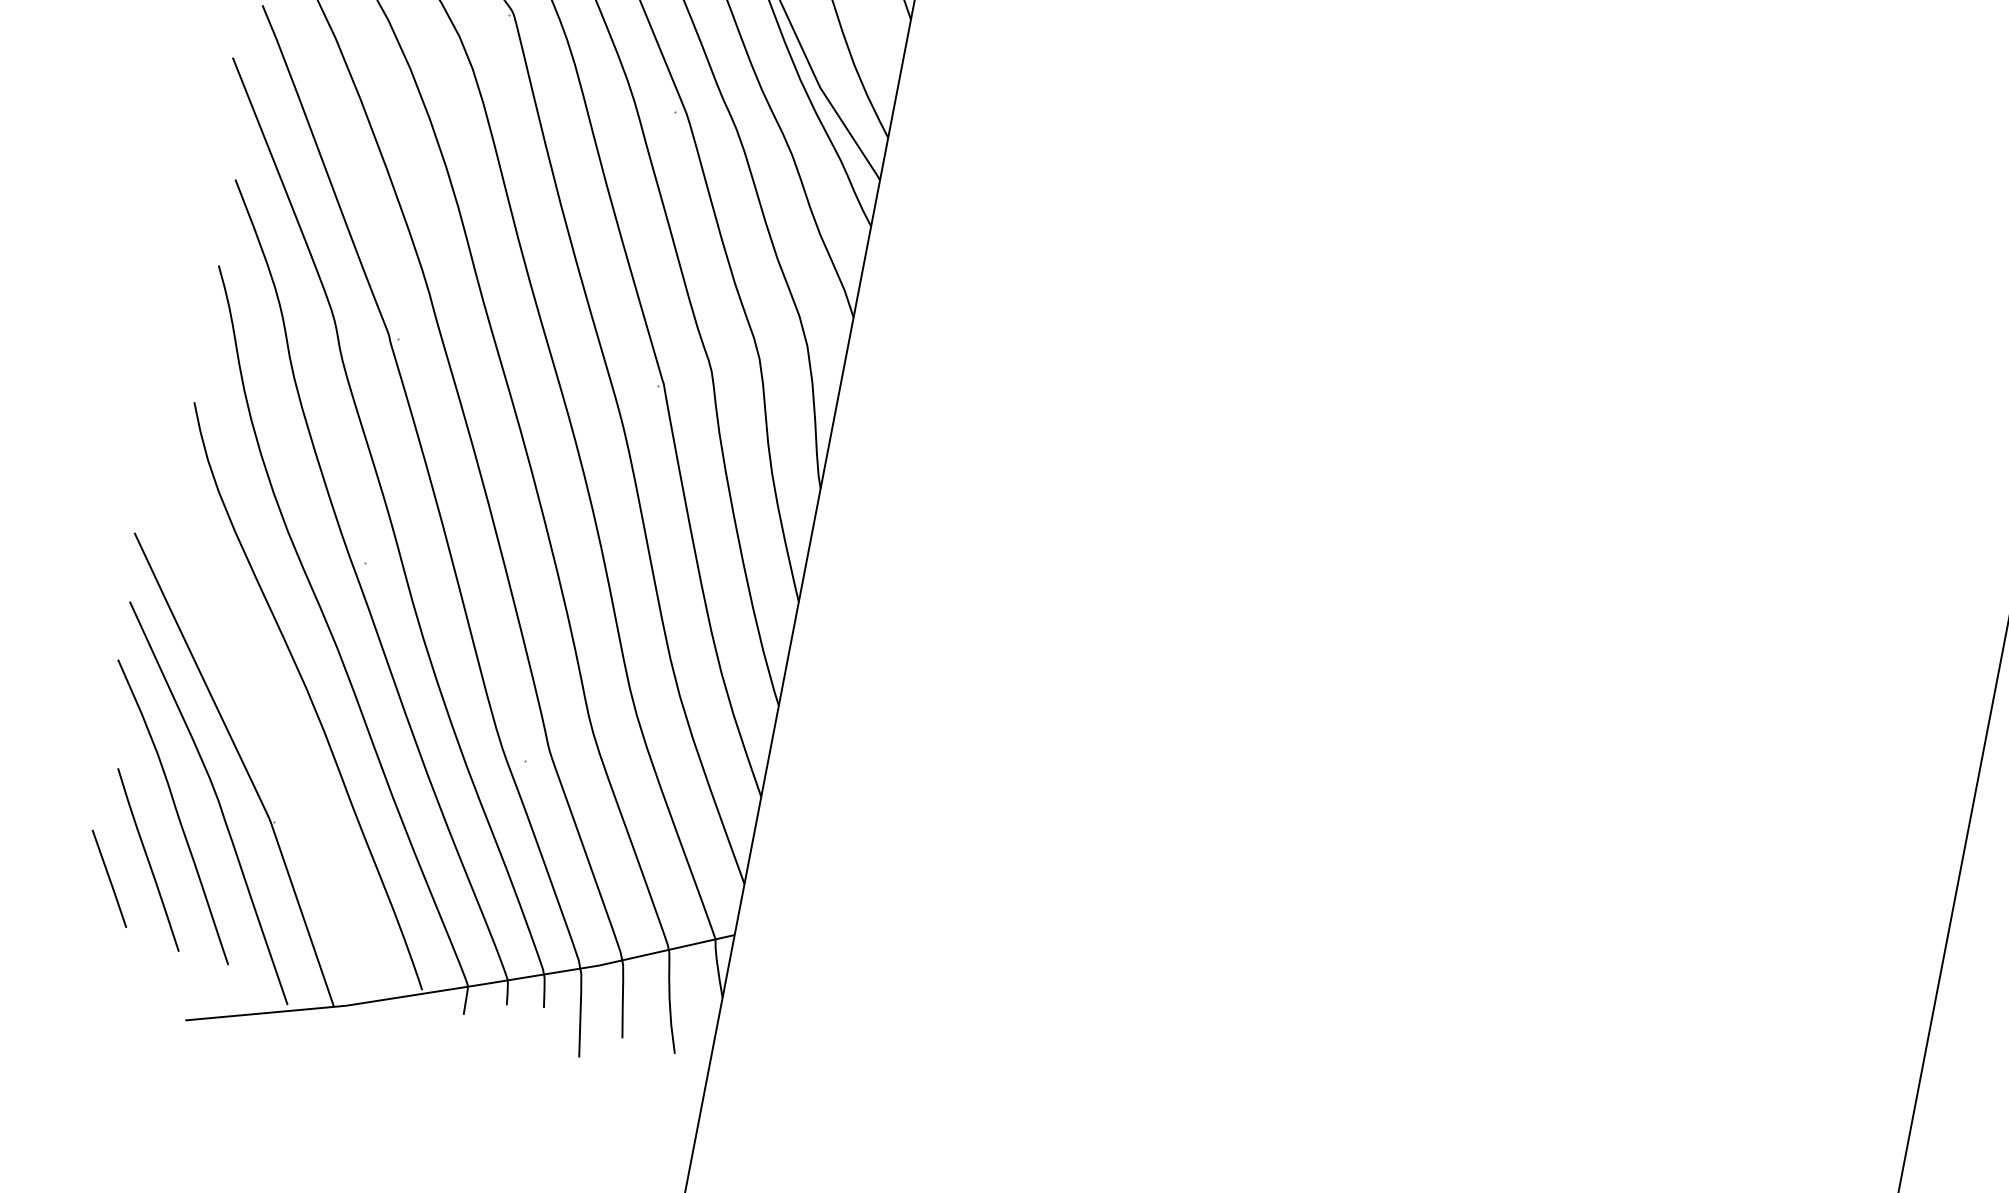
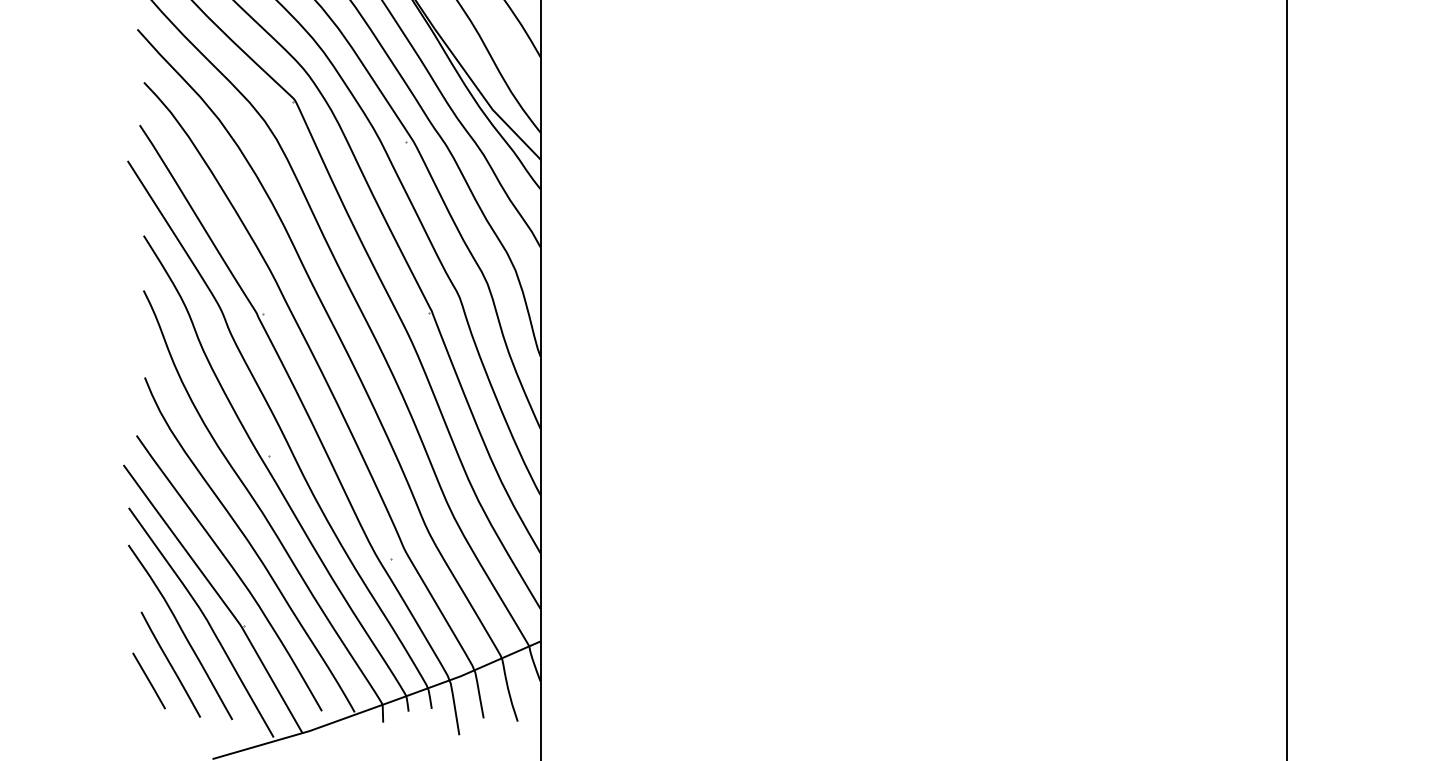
curve: (273, 729) -> (232, 569), added

